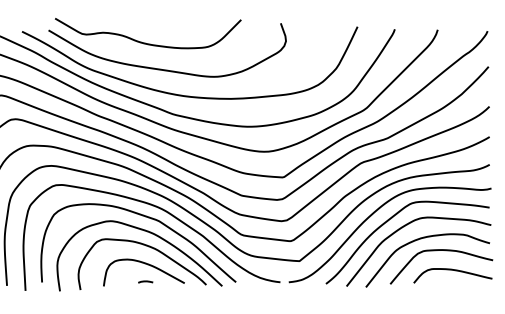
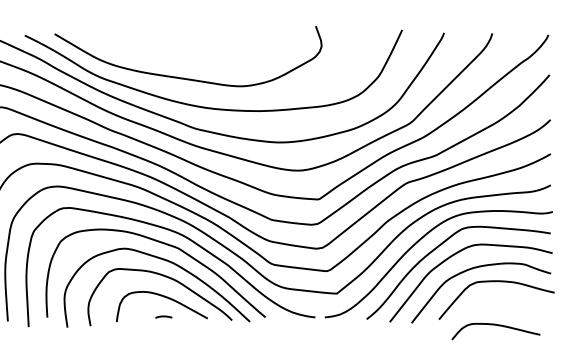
curve: (145, 42) -> (163, 47), removed
curve: (452, 270) -> (495, 325), moved

